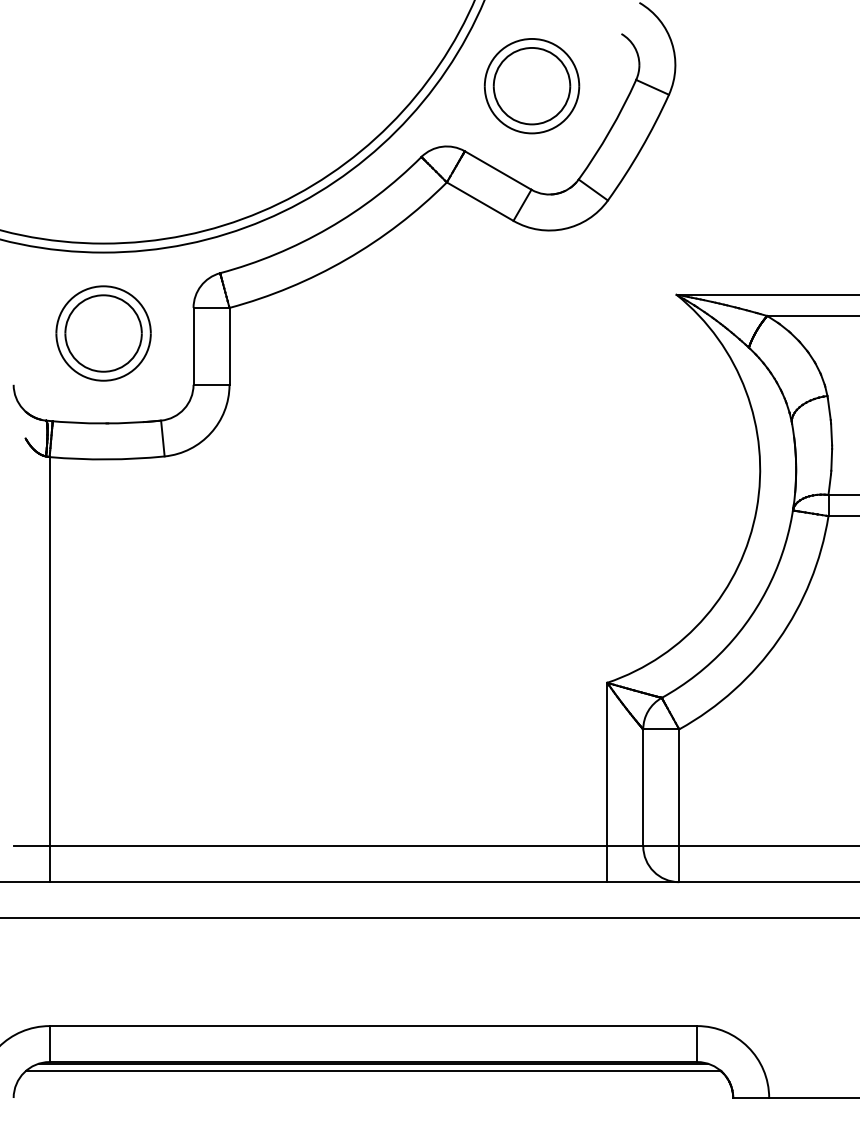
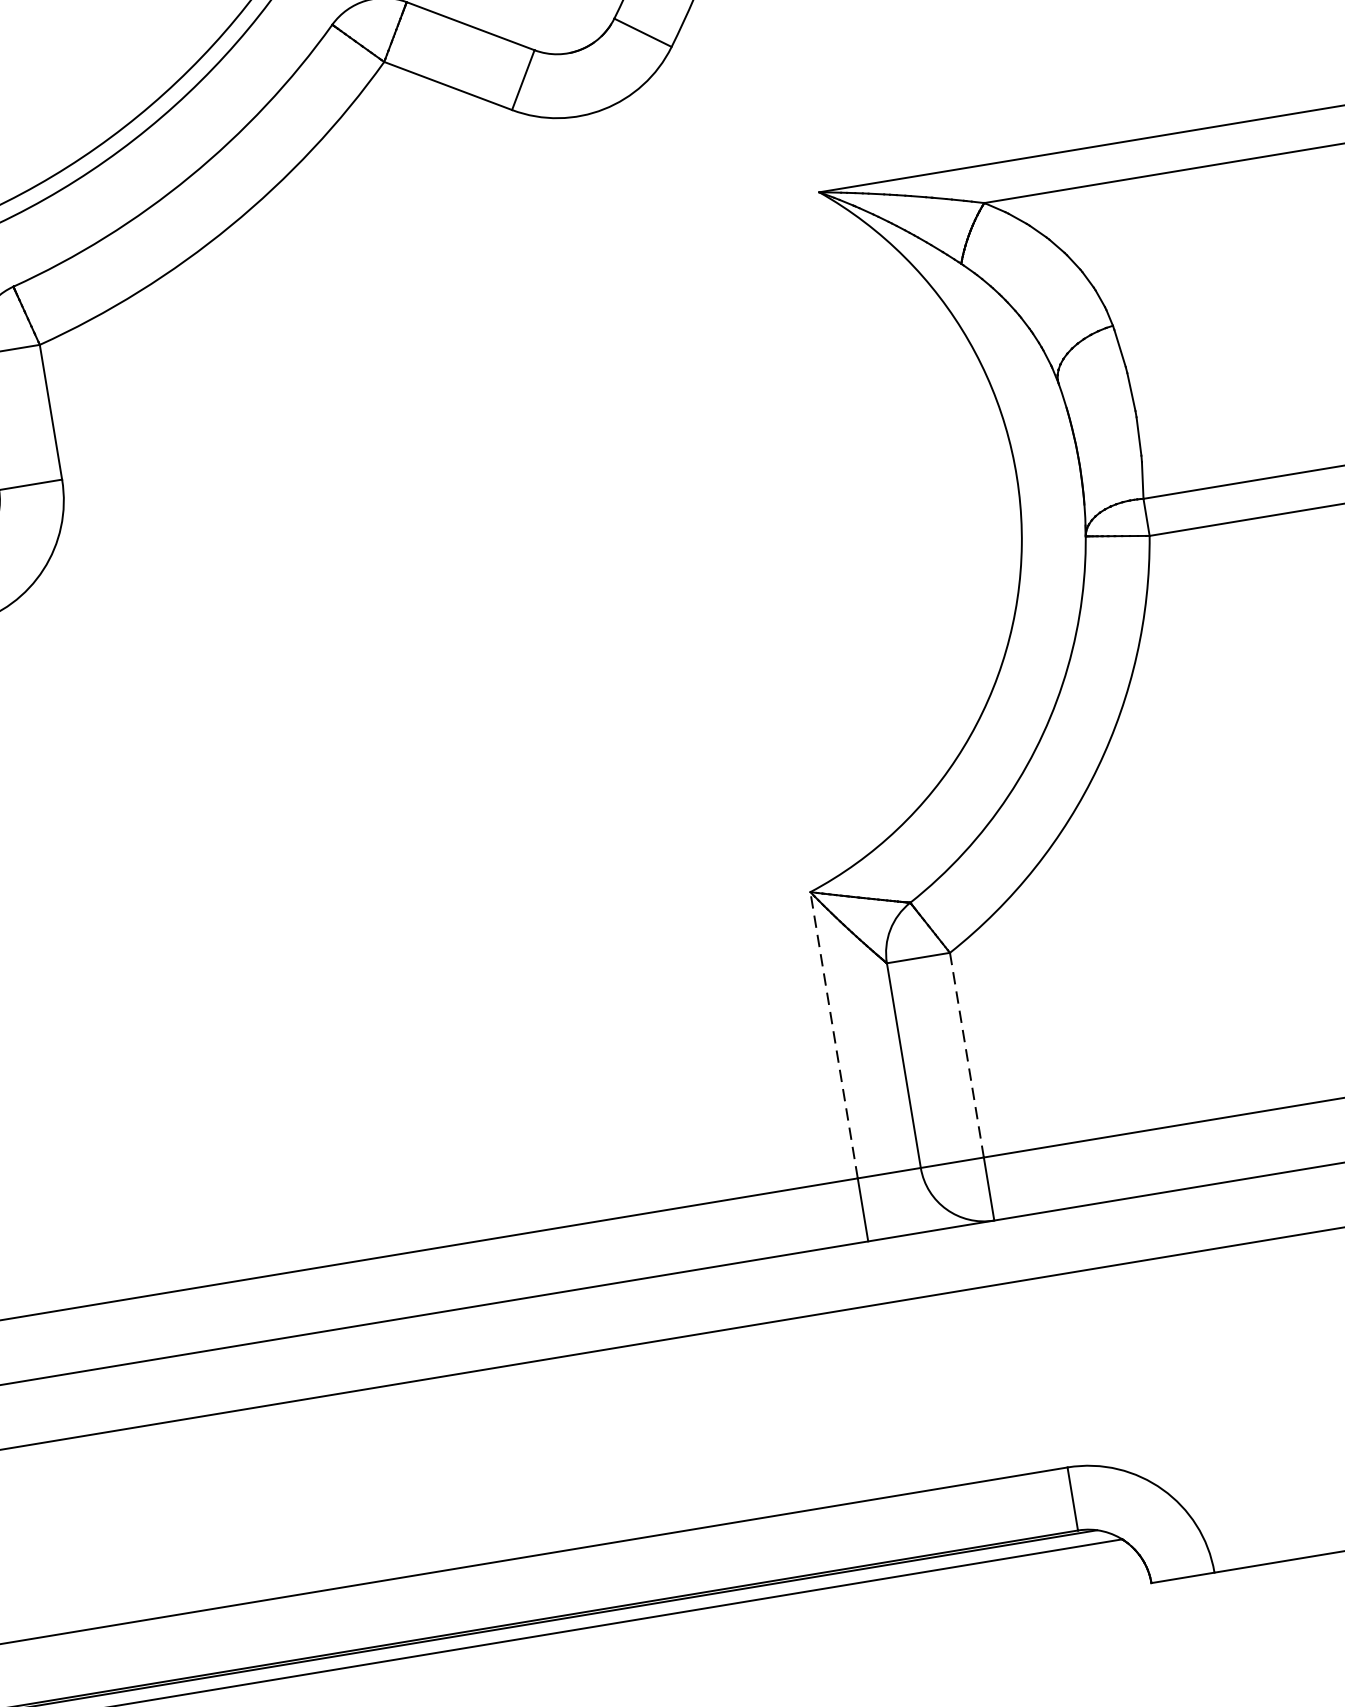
line: (607, 764) -> (834, 1035), solid -> dashed
line: (679, 788) -> (967, 1056), solid -> dashed

